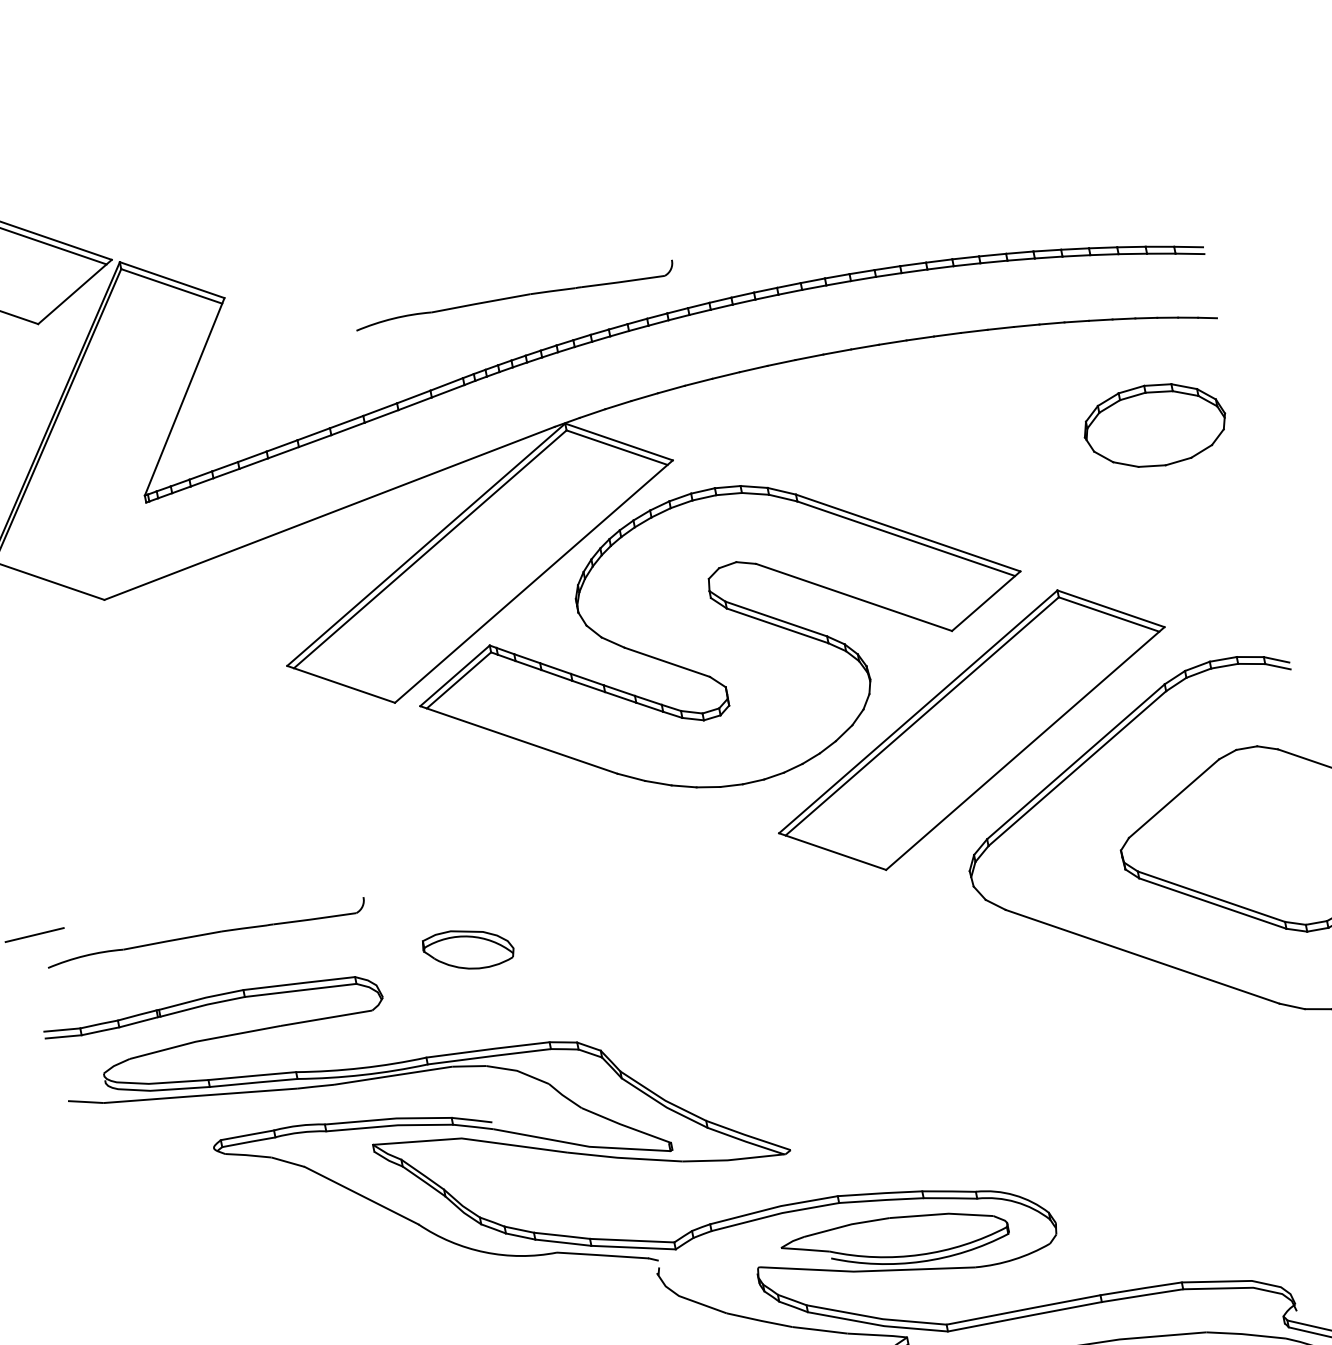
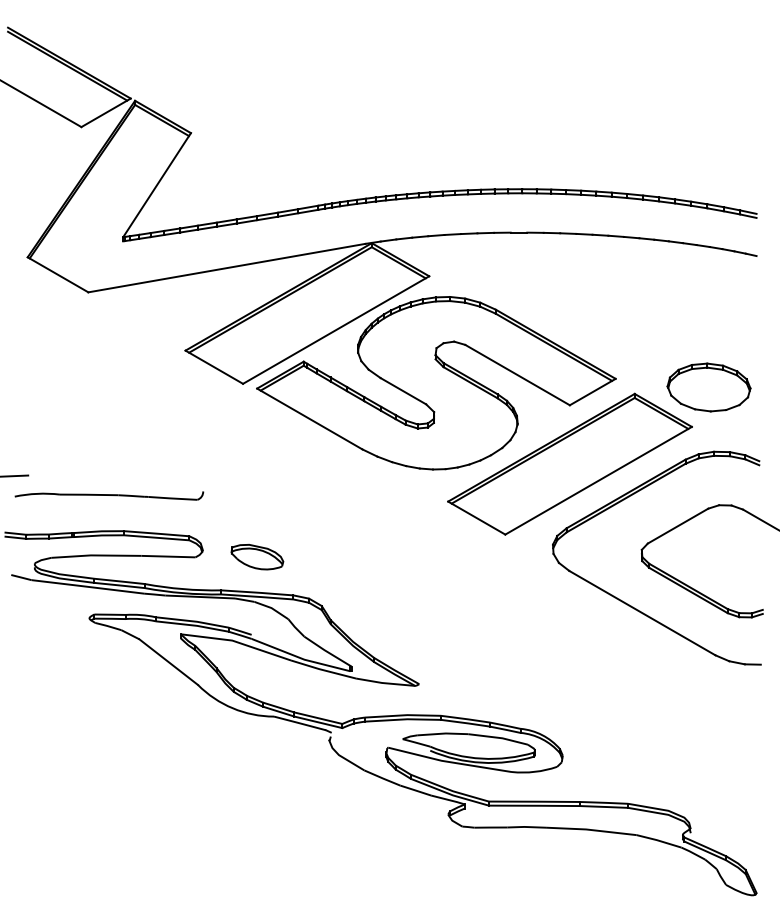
part: (515, 297) -> (357, 165), removed
part: (1154, 425) -> (708, 387), moved
part: (468, 949) -> (257, 557), moved

